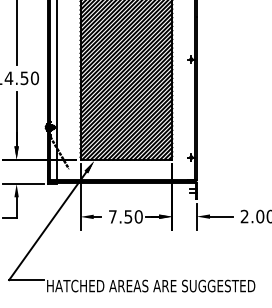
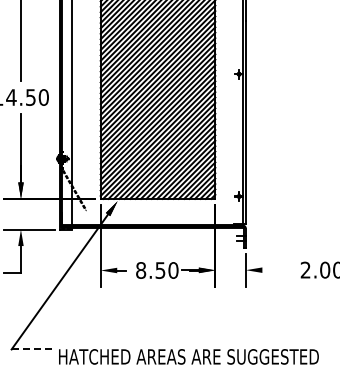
text: (113, 216) -> (141, 270), 7.50 -> 8.50
line: (221, 216) -> (276, 270), removed
line: (26, 280) -> (33, 349), solid -> dashed

